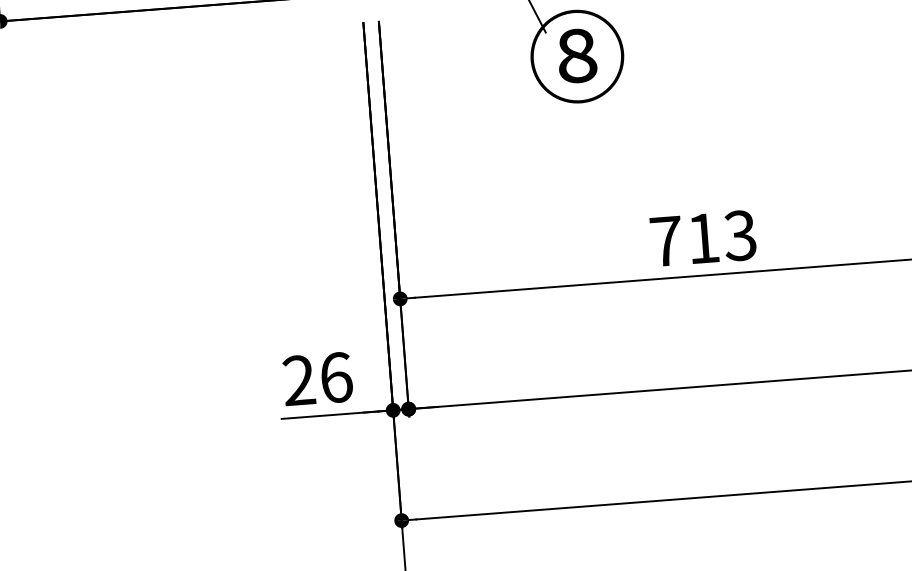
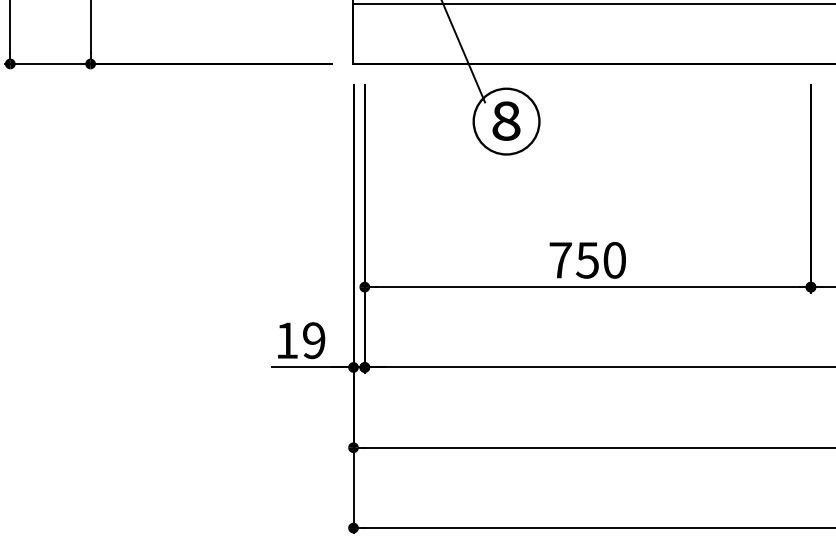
text: (721, 237) -> (600, 260), 713 -> 750
text: (317, 378) -> (300, 340), 26 -> 19

